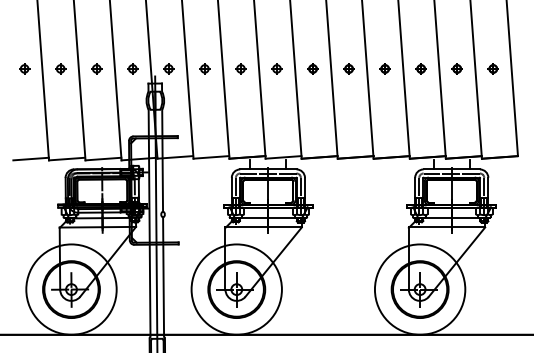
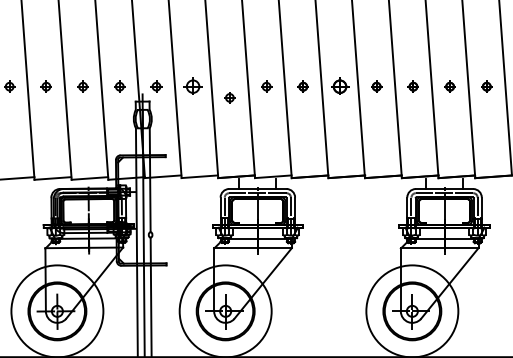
part: (204, 68) -> (192, 86), size x1.6
part: (240, 68) -> (229, 97), moved
part: (348, 68) -> (339, 86), size x1.6

